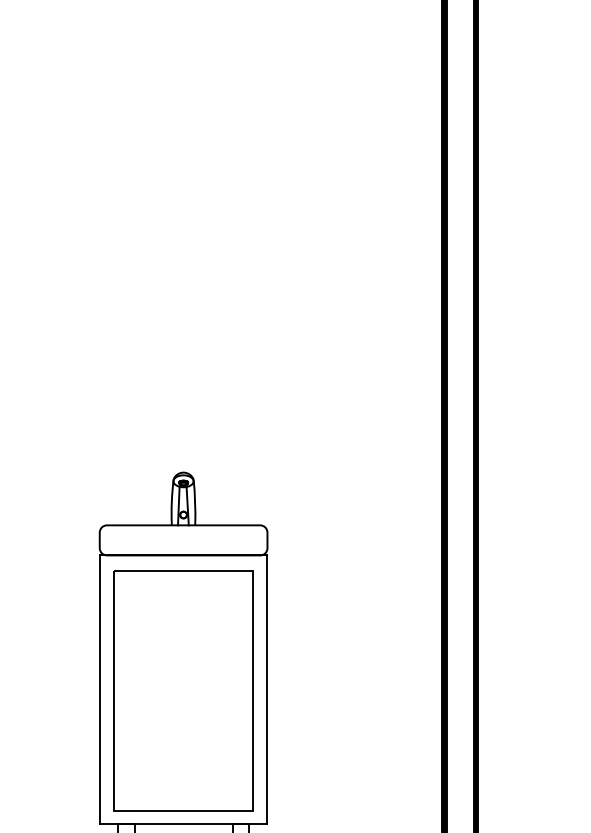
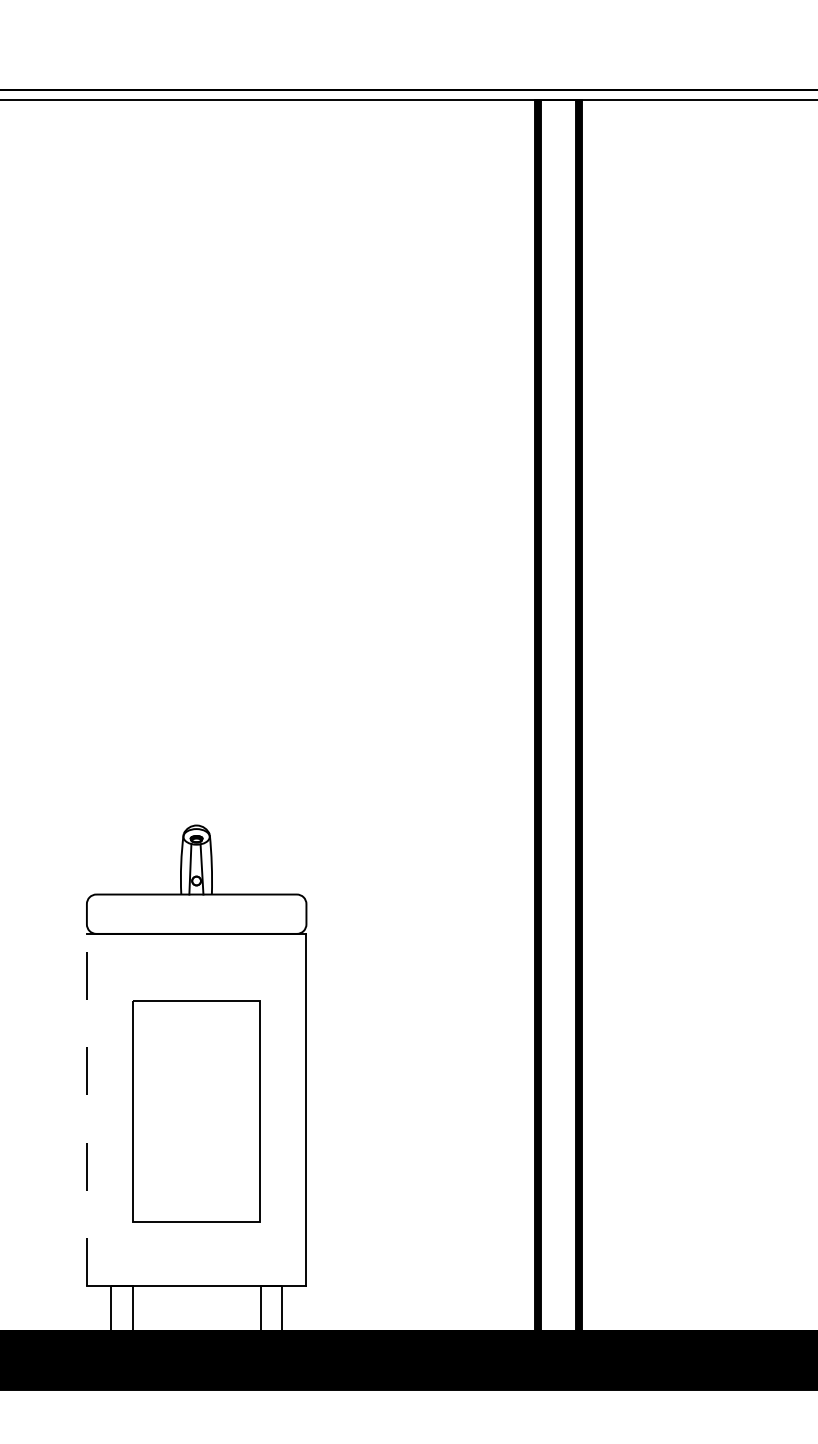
line: (99, 689) -> (86, 1109), solid -> dashed
part: (183, 691) -> (196, 1111), size x0.7

